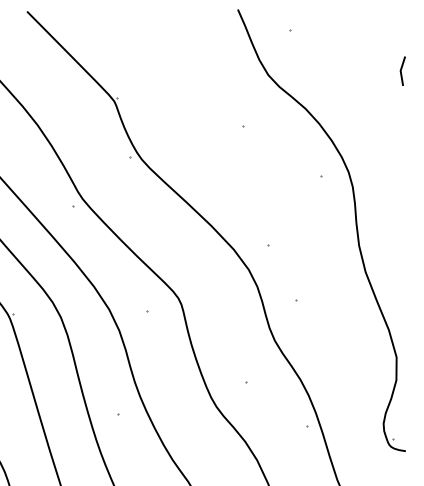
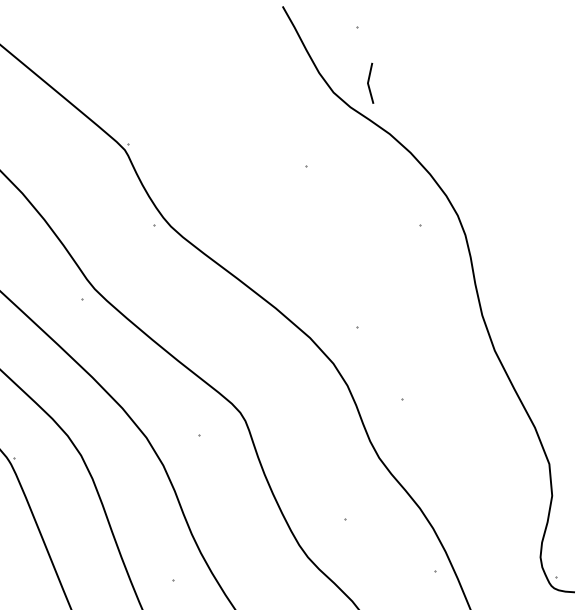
line: (401, 70) -> (369, 82), moved

